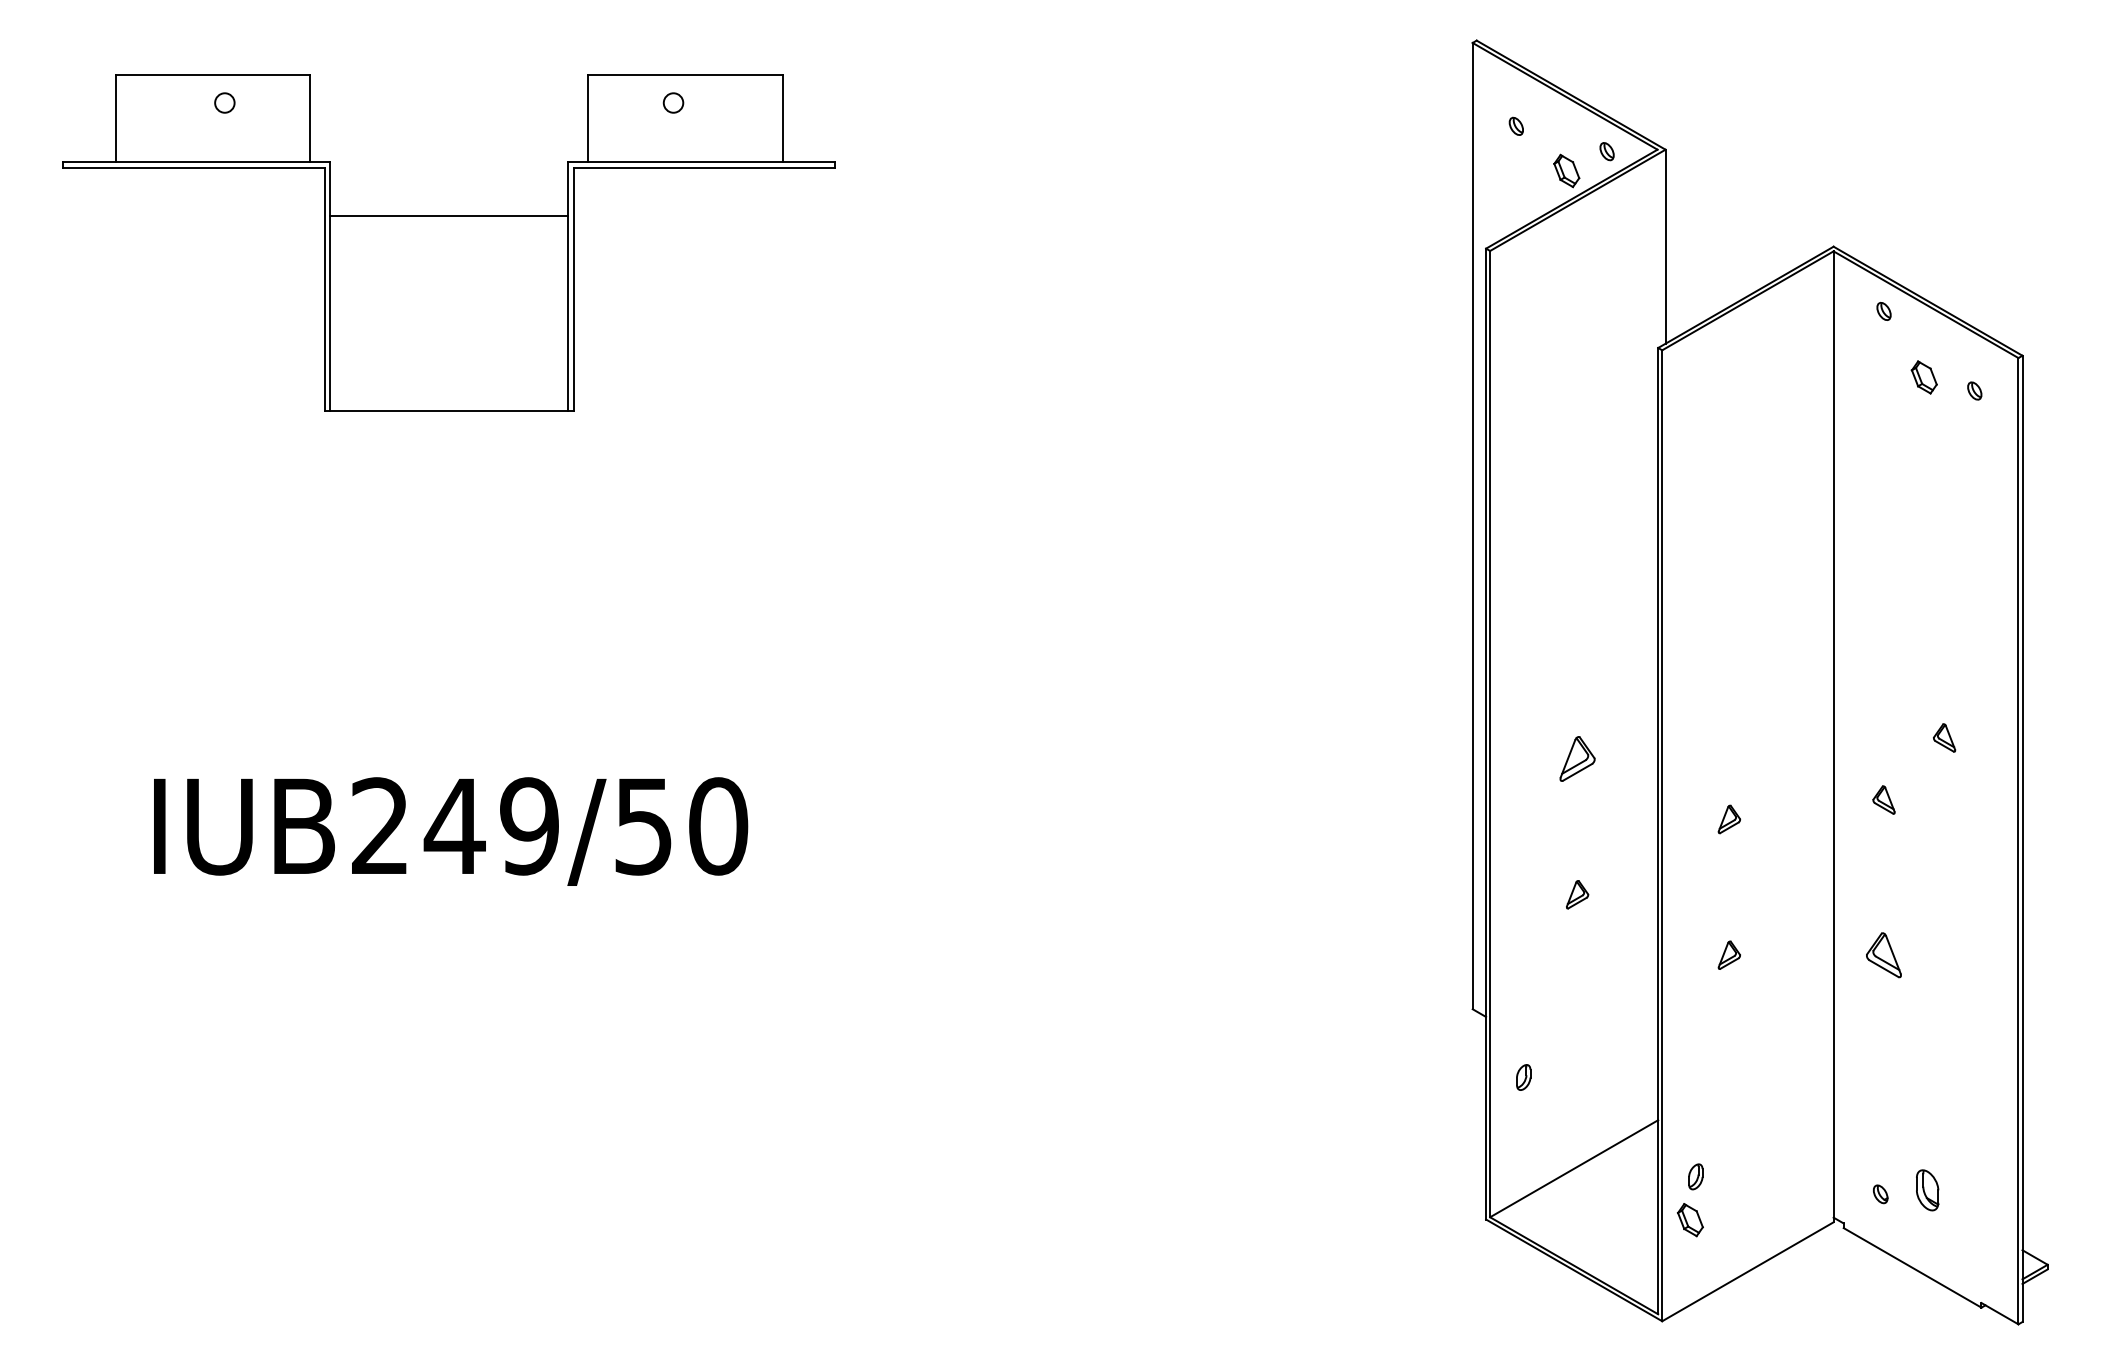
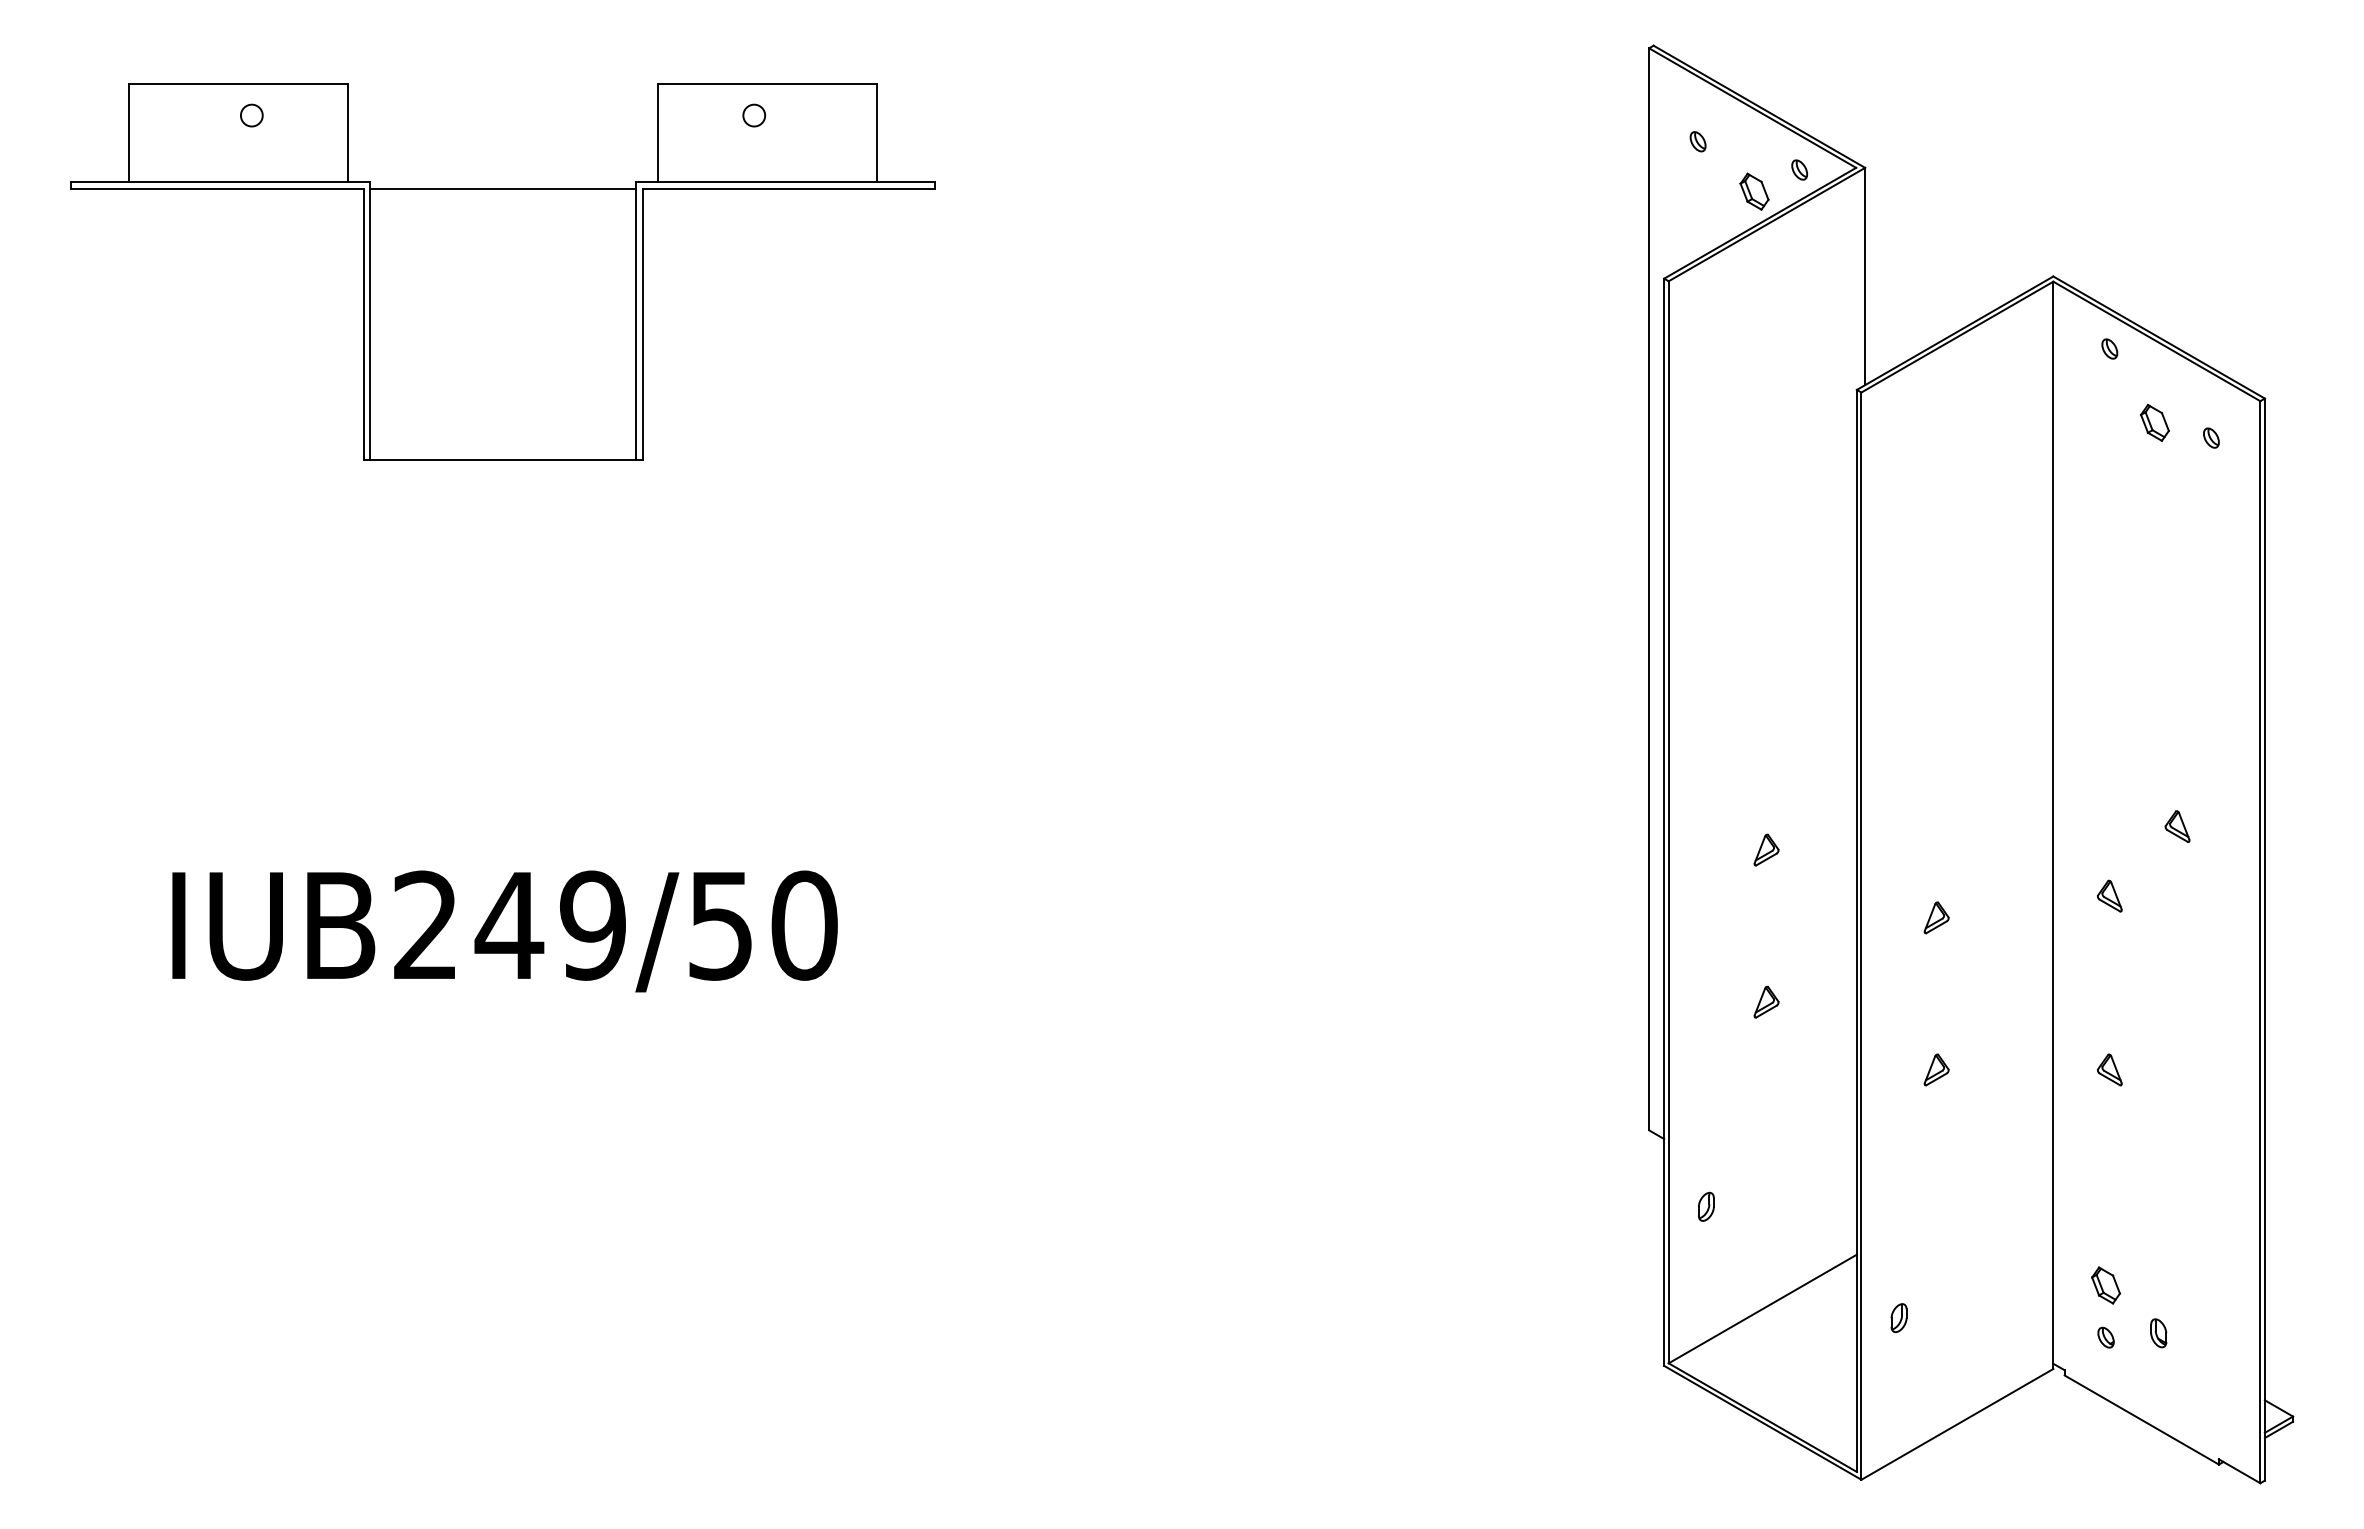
line: (449, 216) -> (503, 188), moved
part: (1577, 758) -> (1766, 849), size x0.62
part: (1883, 954) -> (2109, 1069), size x0.62
part: (1927, 1190) -> (2158, 1333), size x0.62
part: (1690, 1220) -> (2106, 1285), moved

